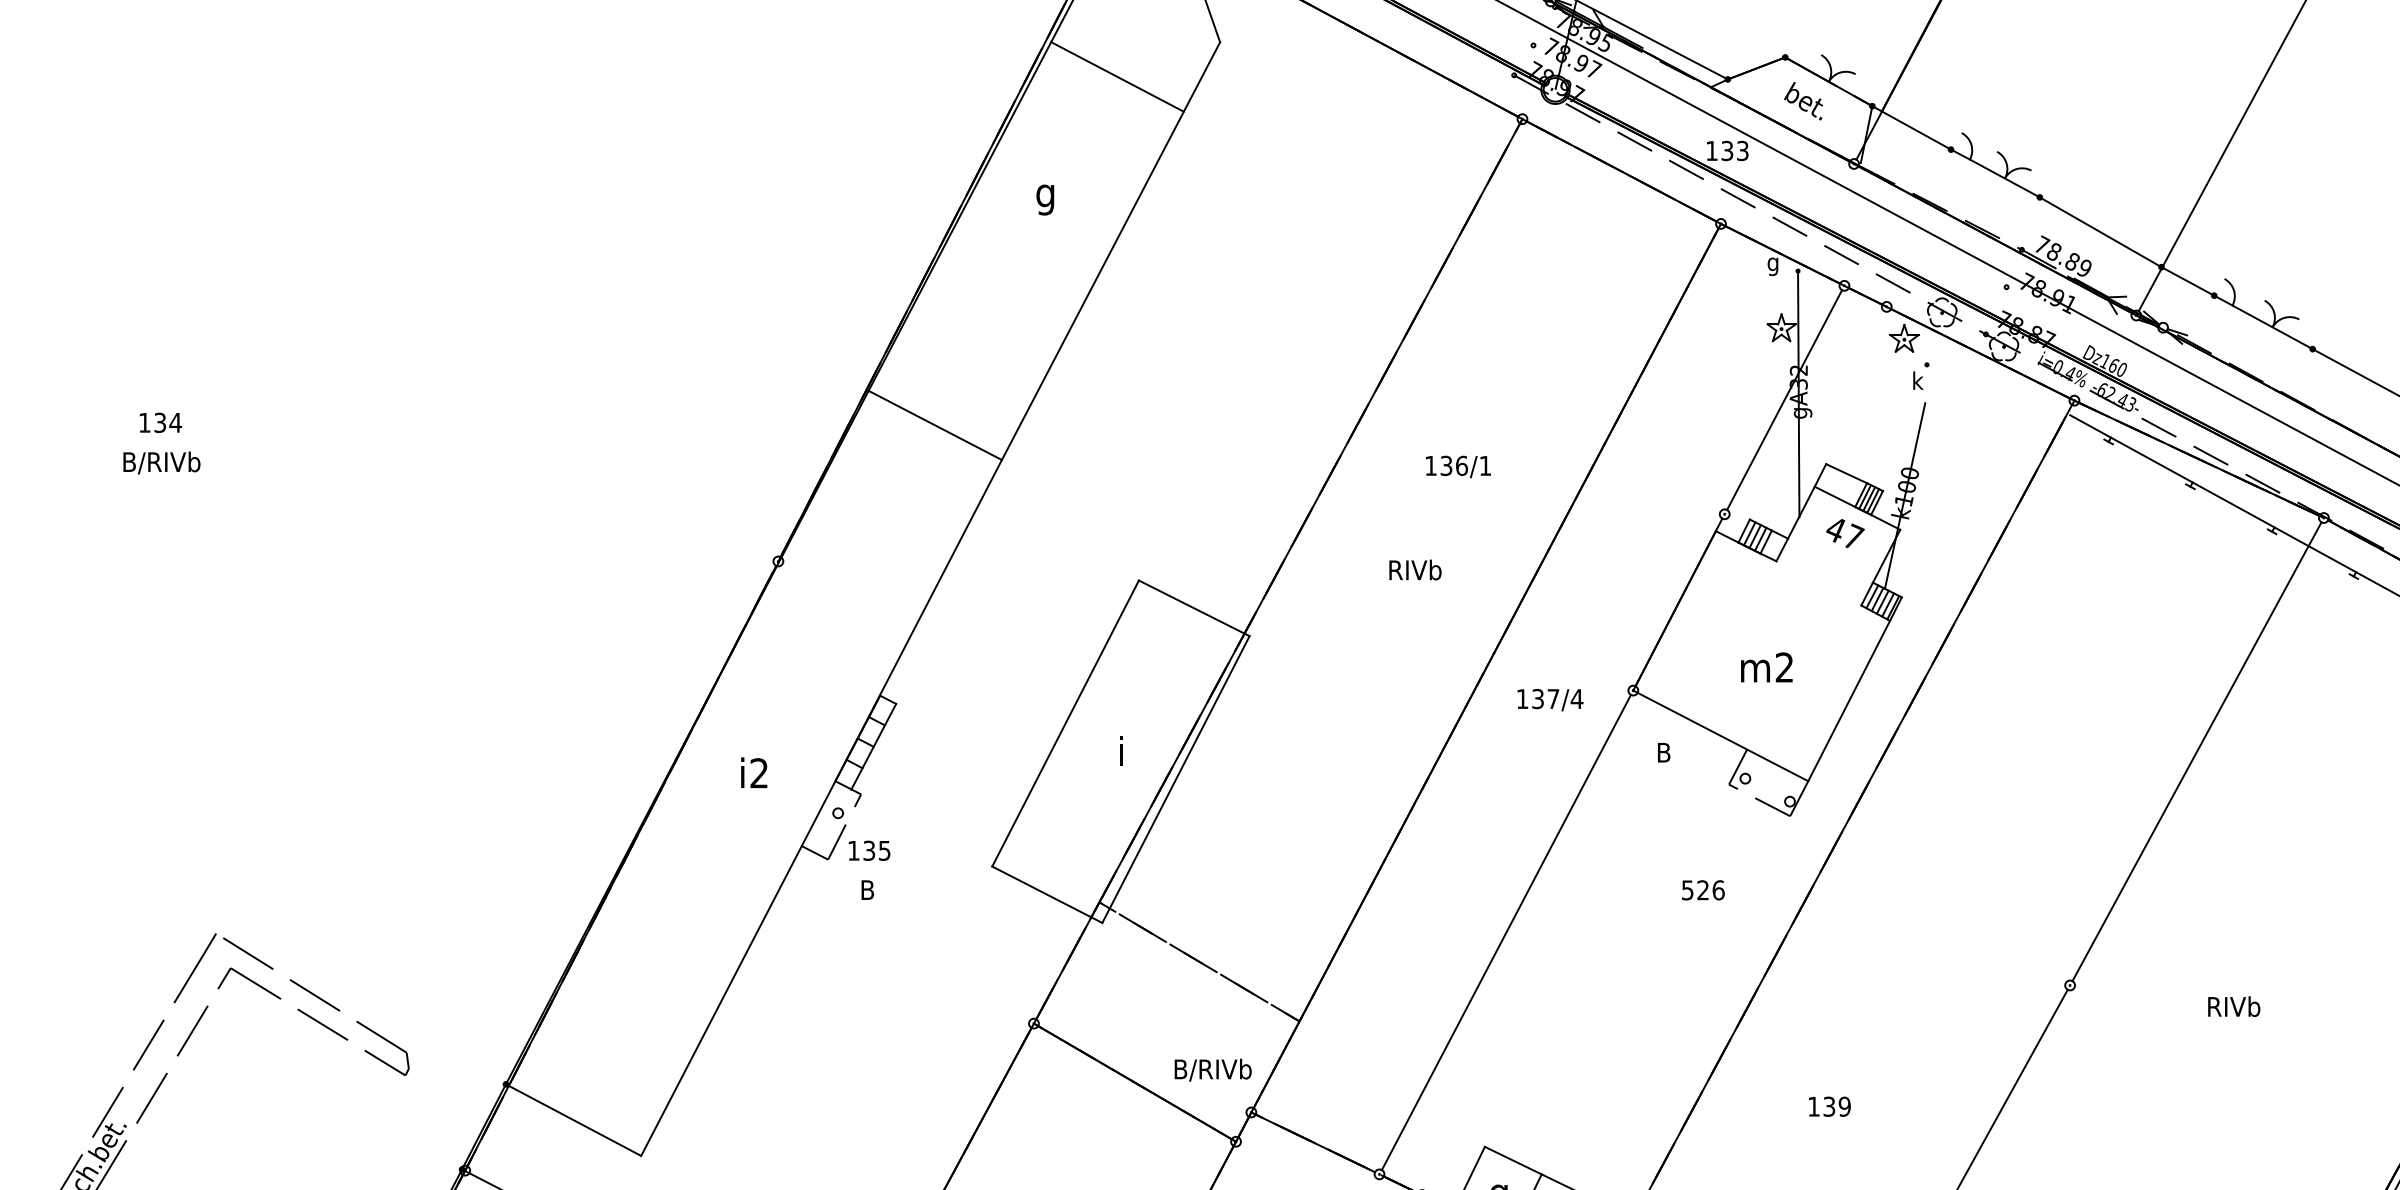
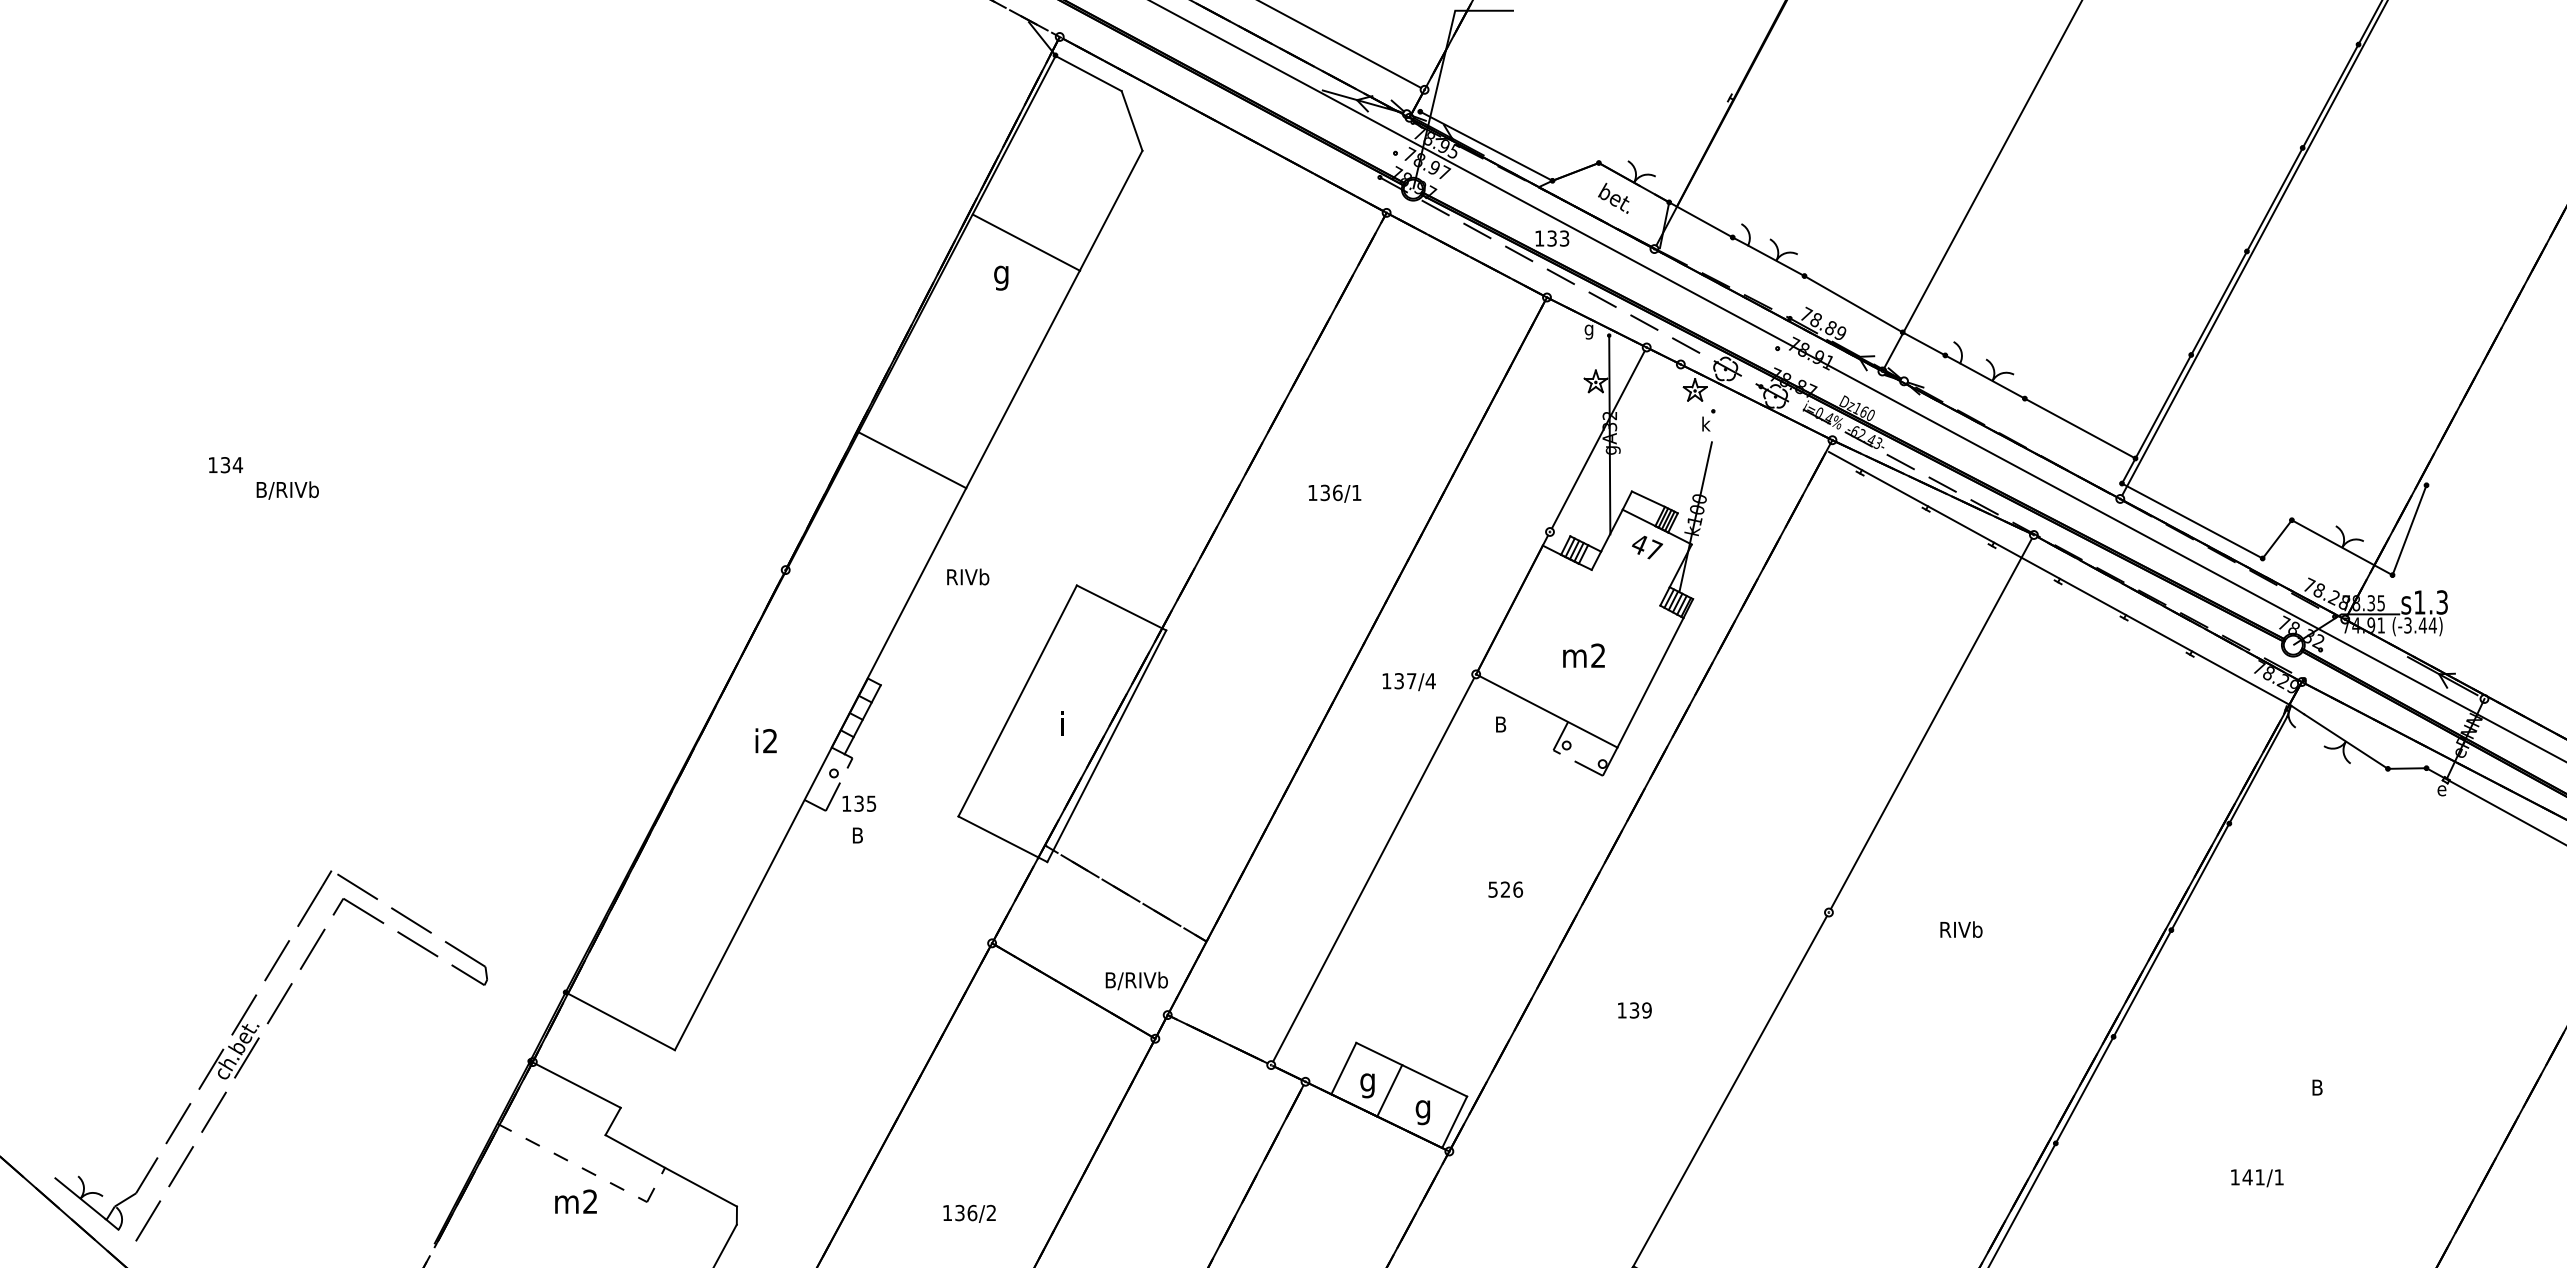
line: (1117, 76) -> (1026, 242), moved
text: (161, 423) -> (226, 465), moved
text: (1415, 569) -> (968, 576), moved
text: (1703, 890) -> (1505, 889), moved

